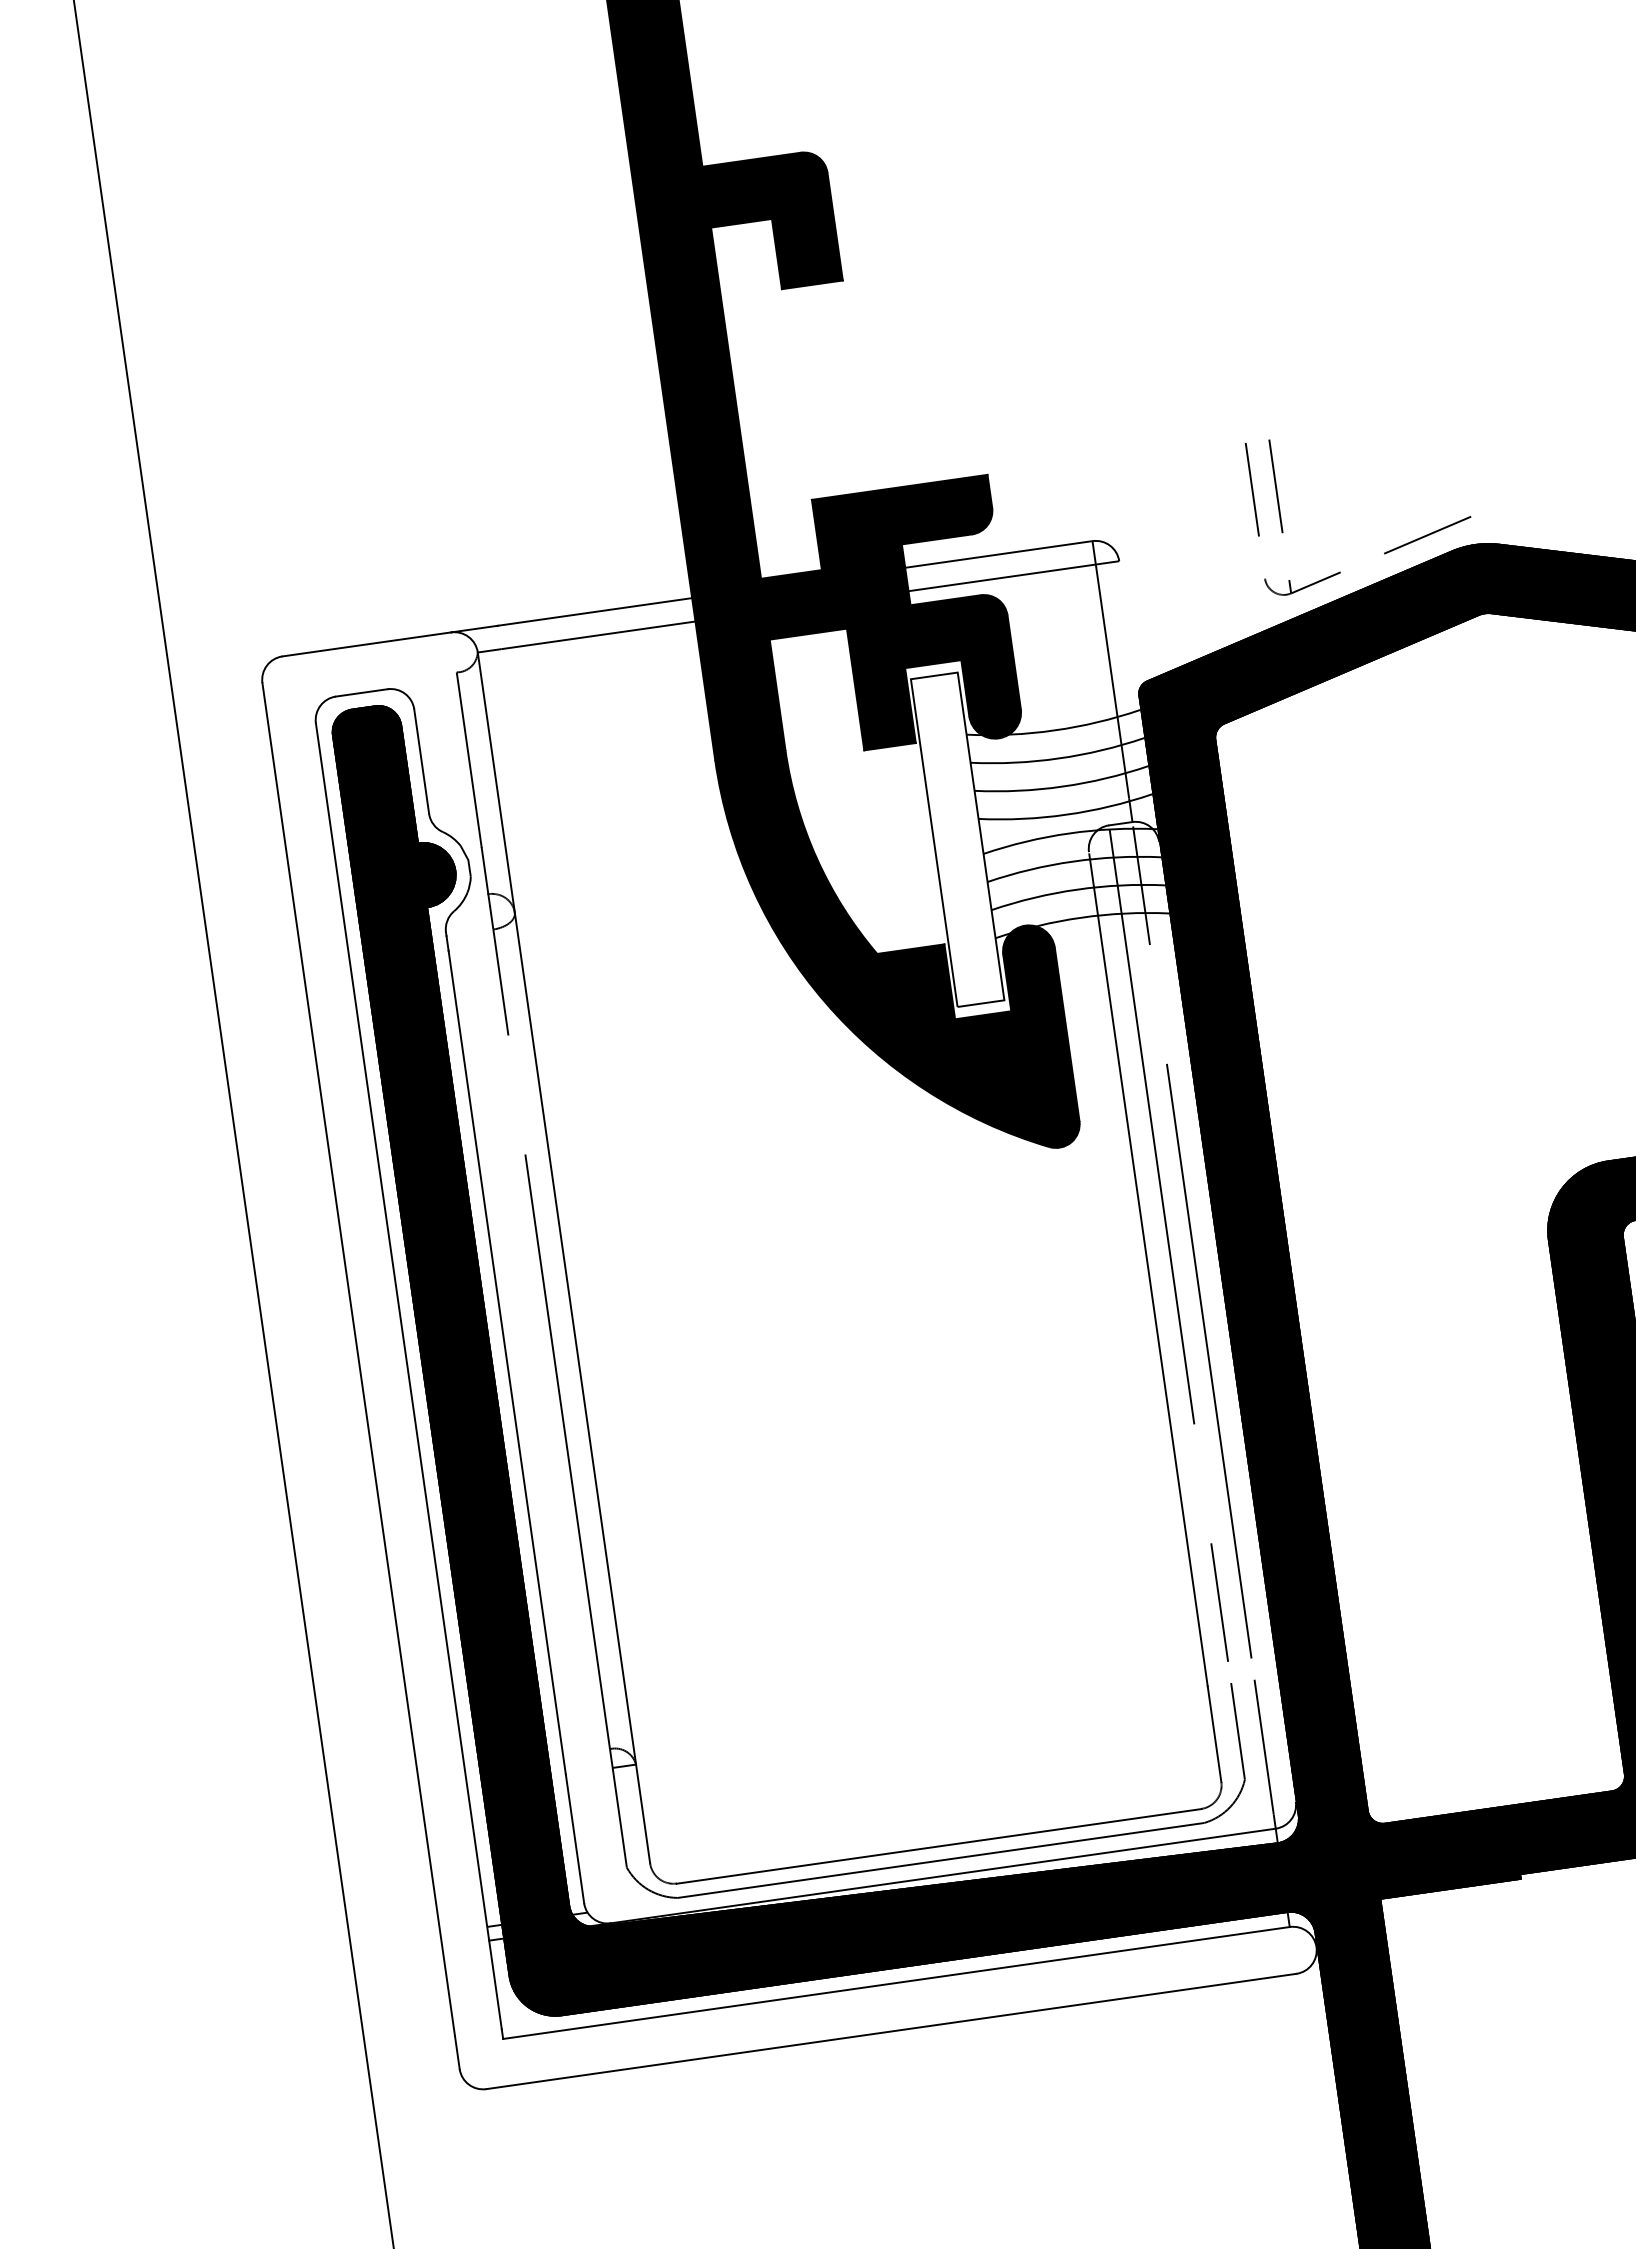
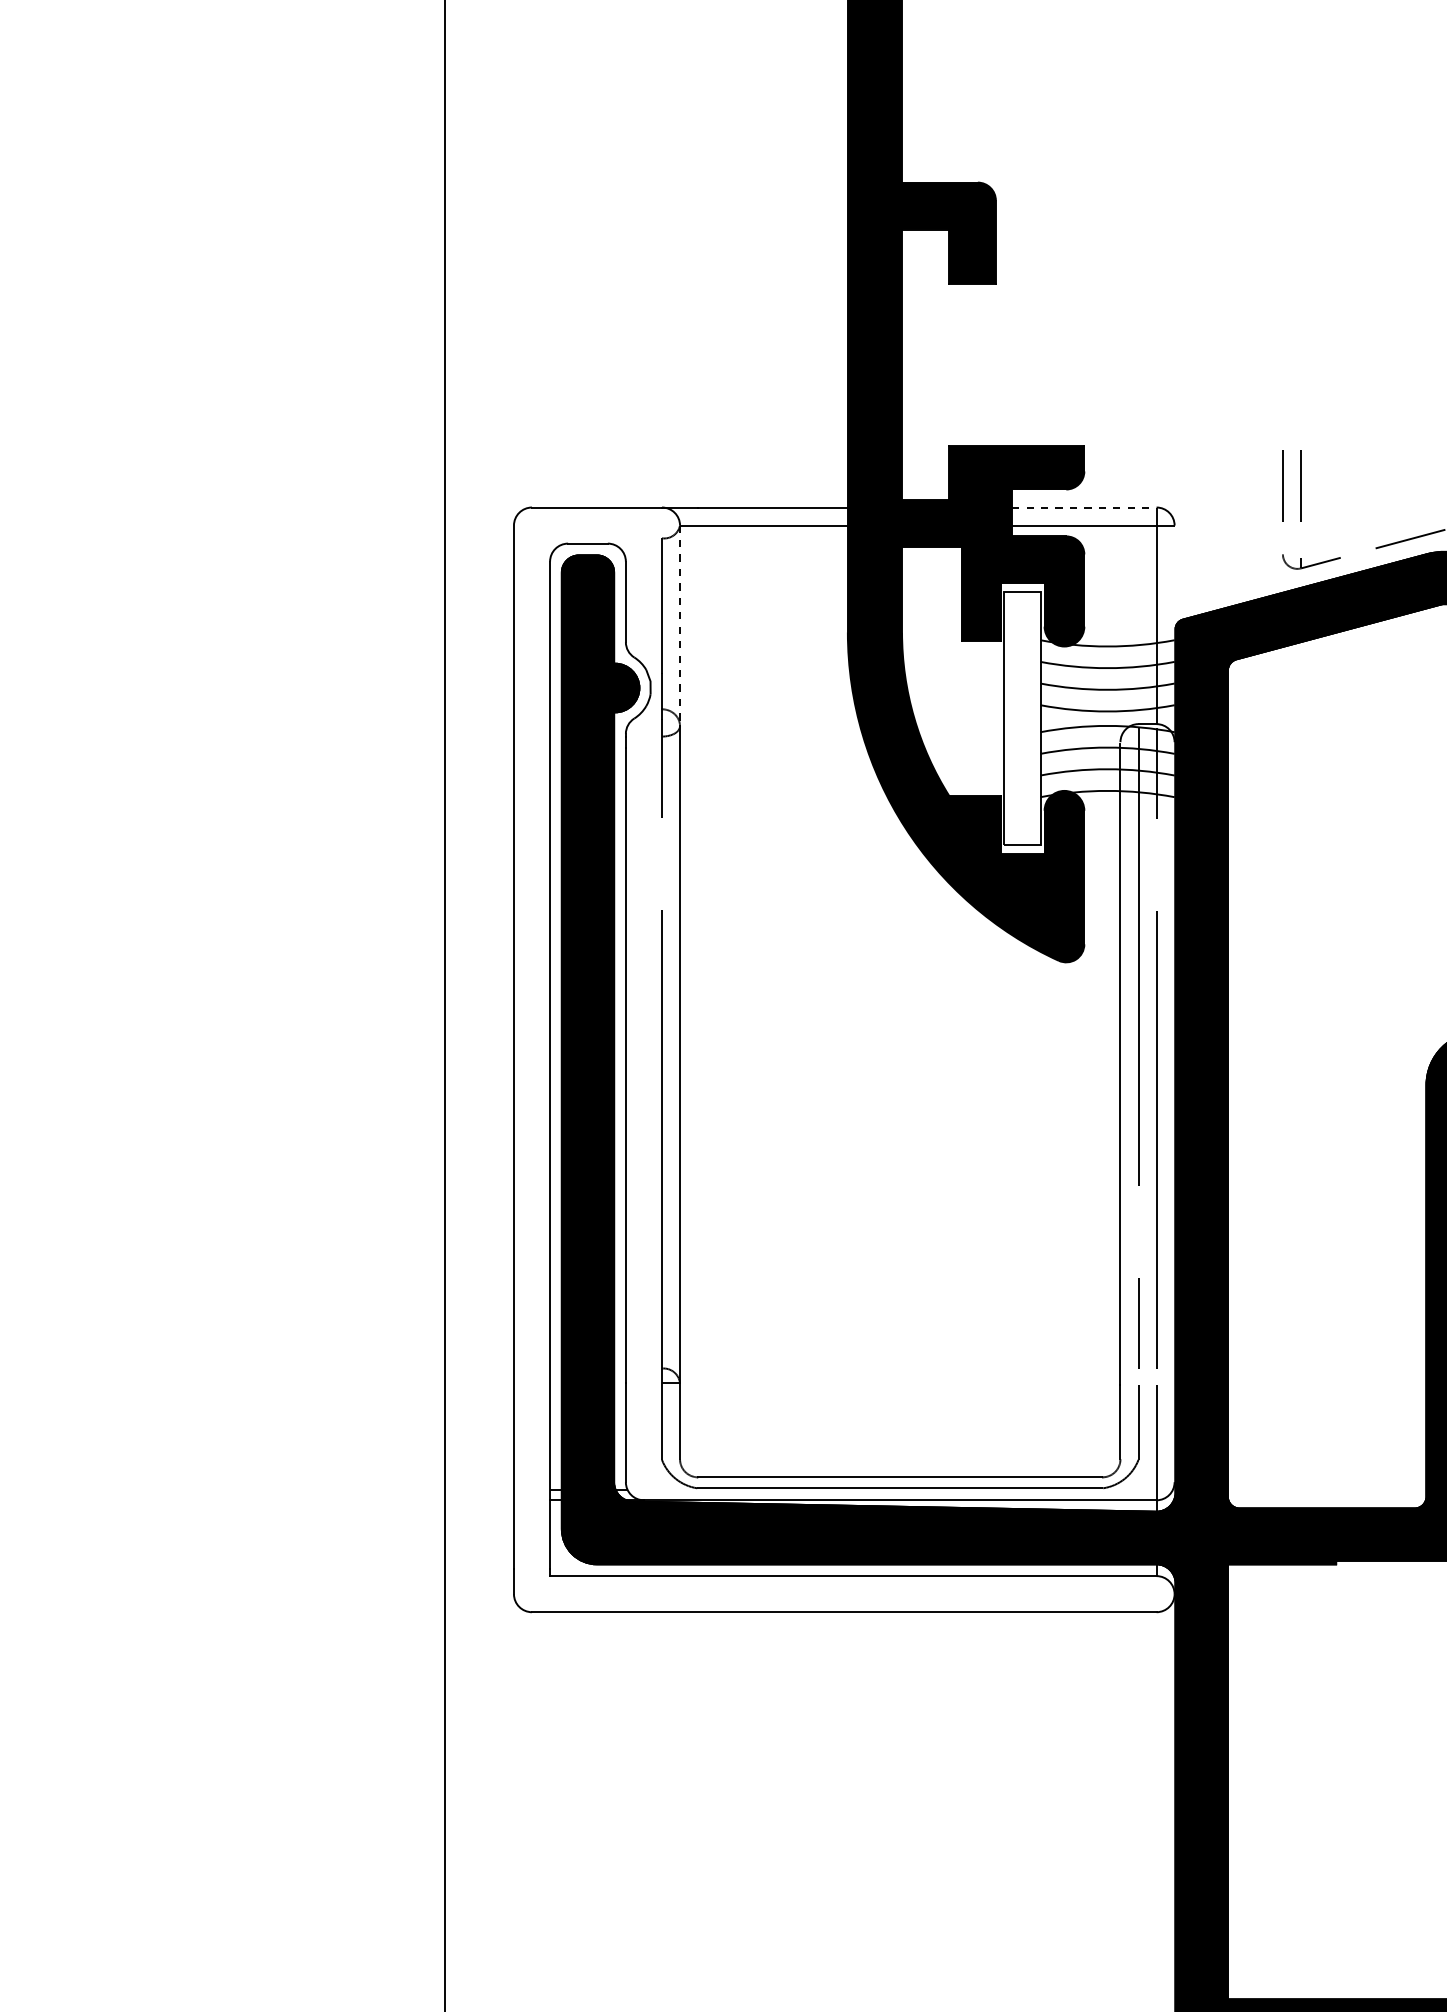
line: (999, 554) -> (1084, 507), solid -> dashed
line: (497, 783) -> (680, 626), solid -> dashed

